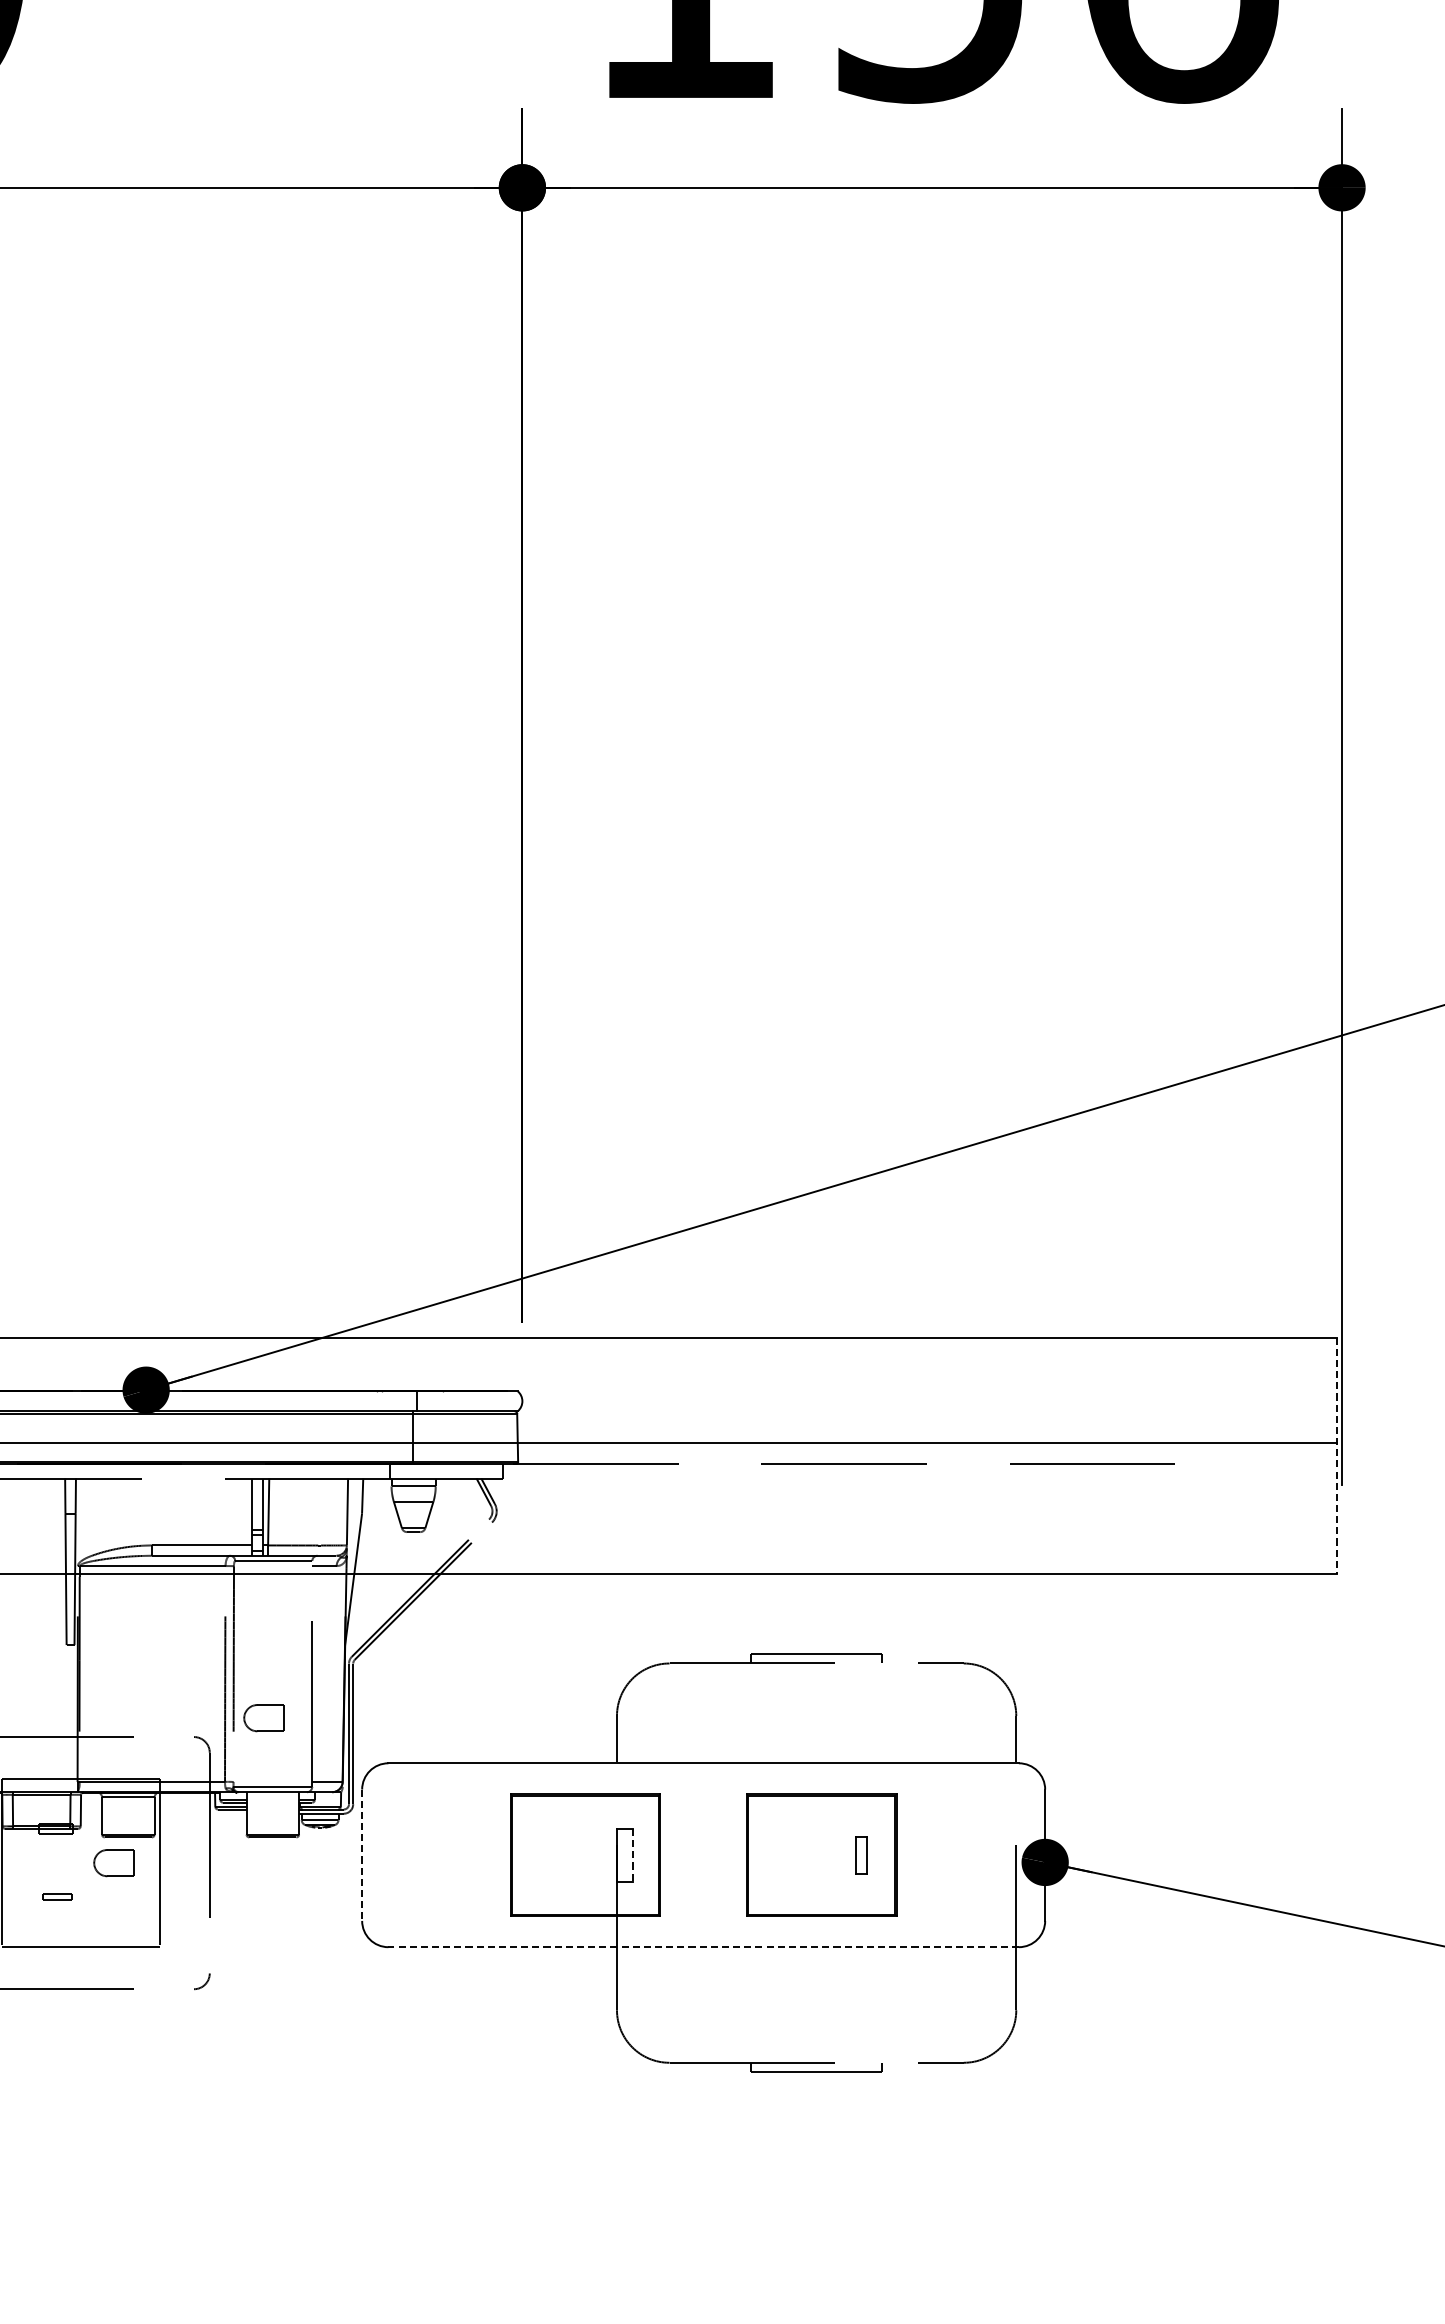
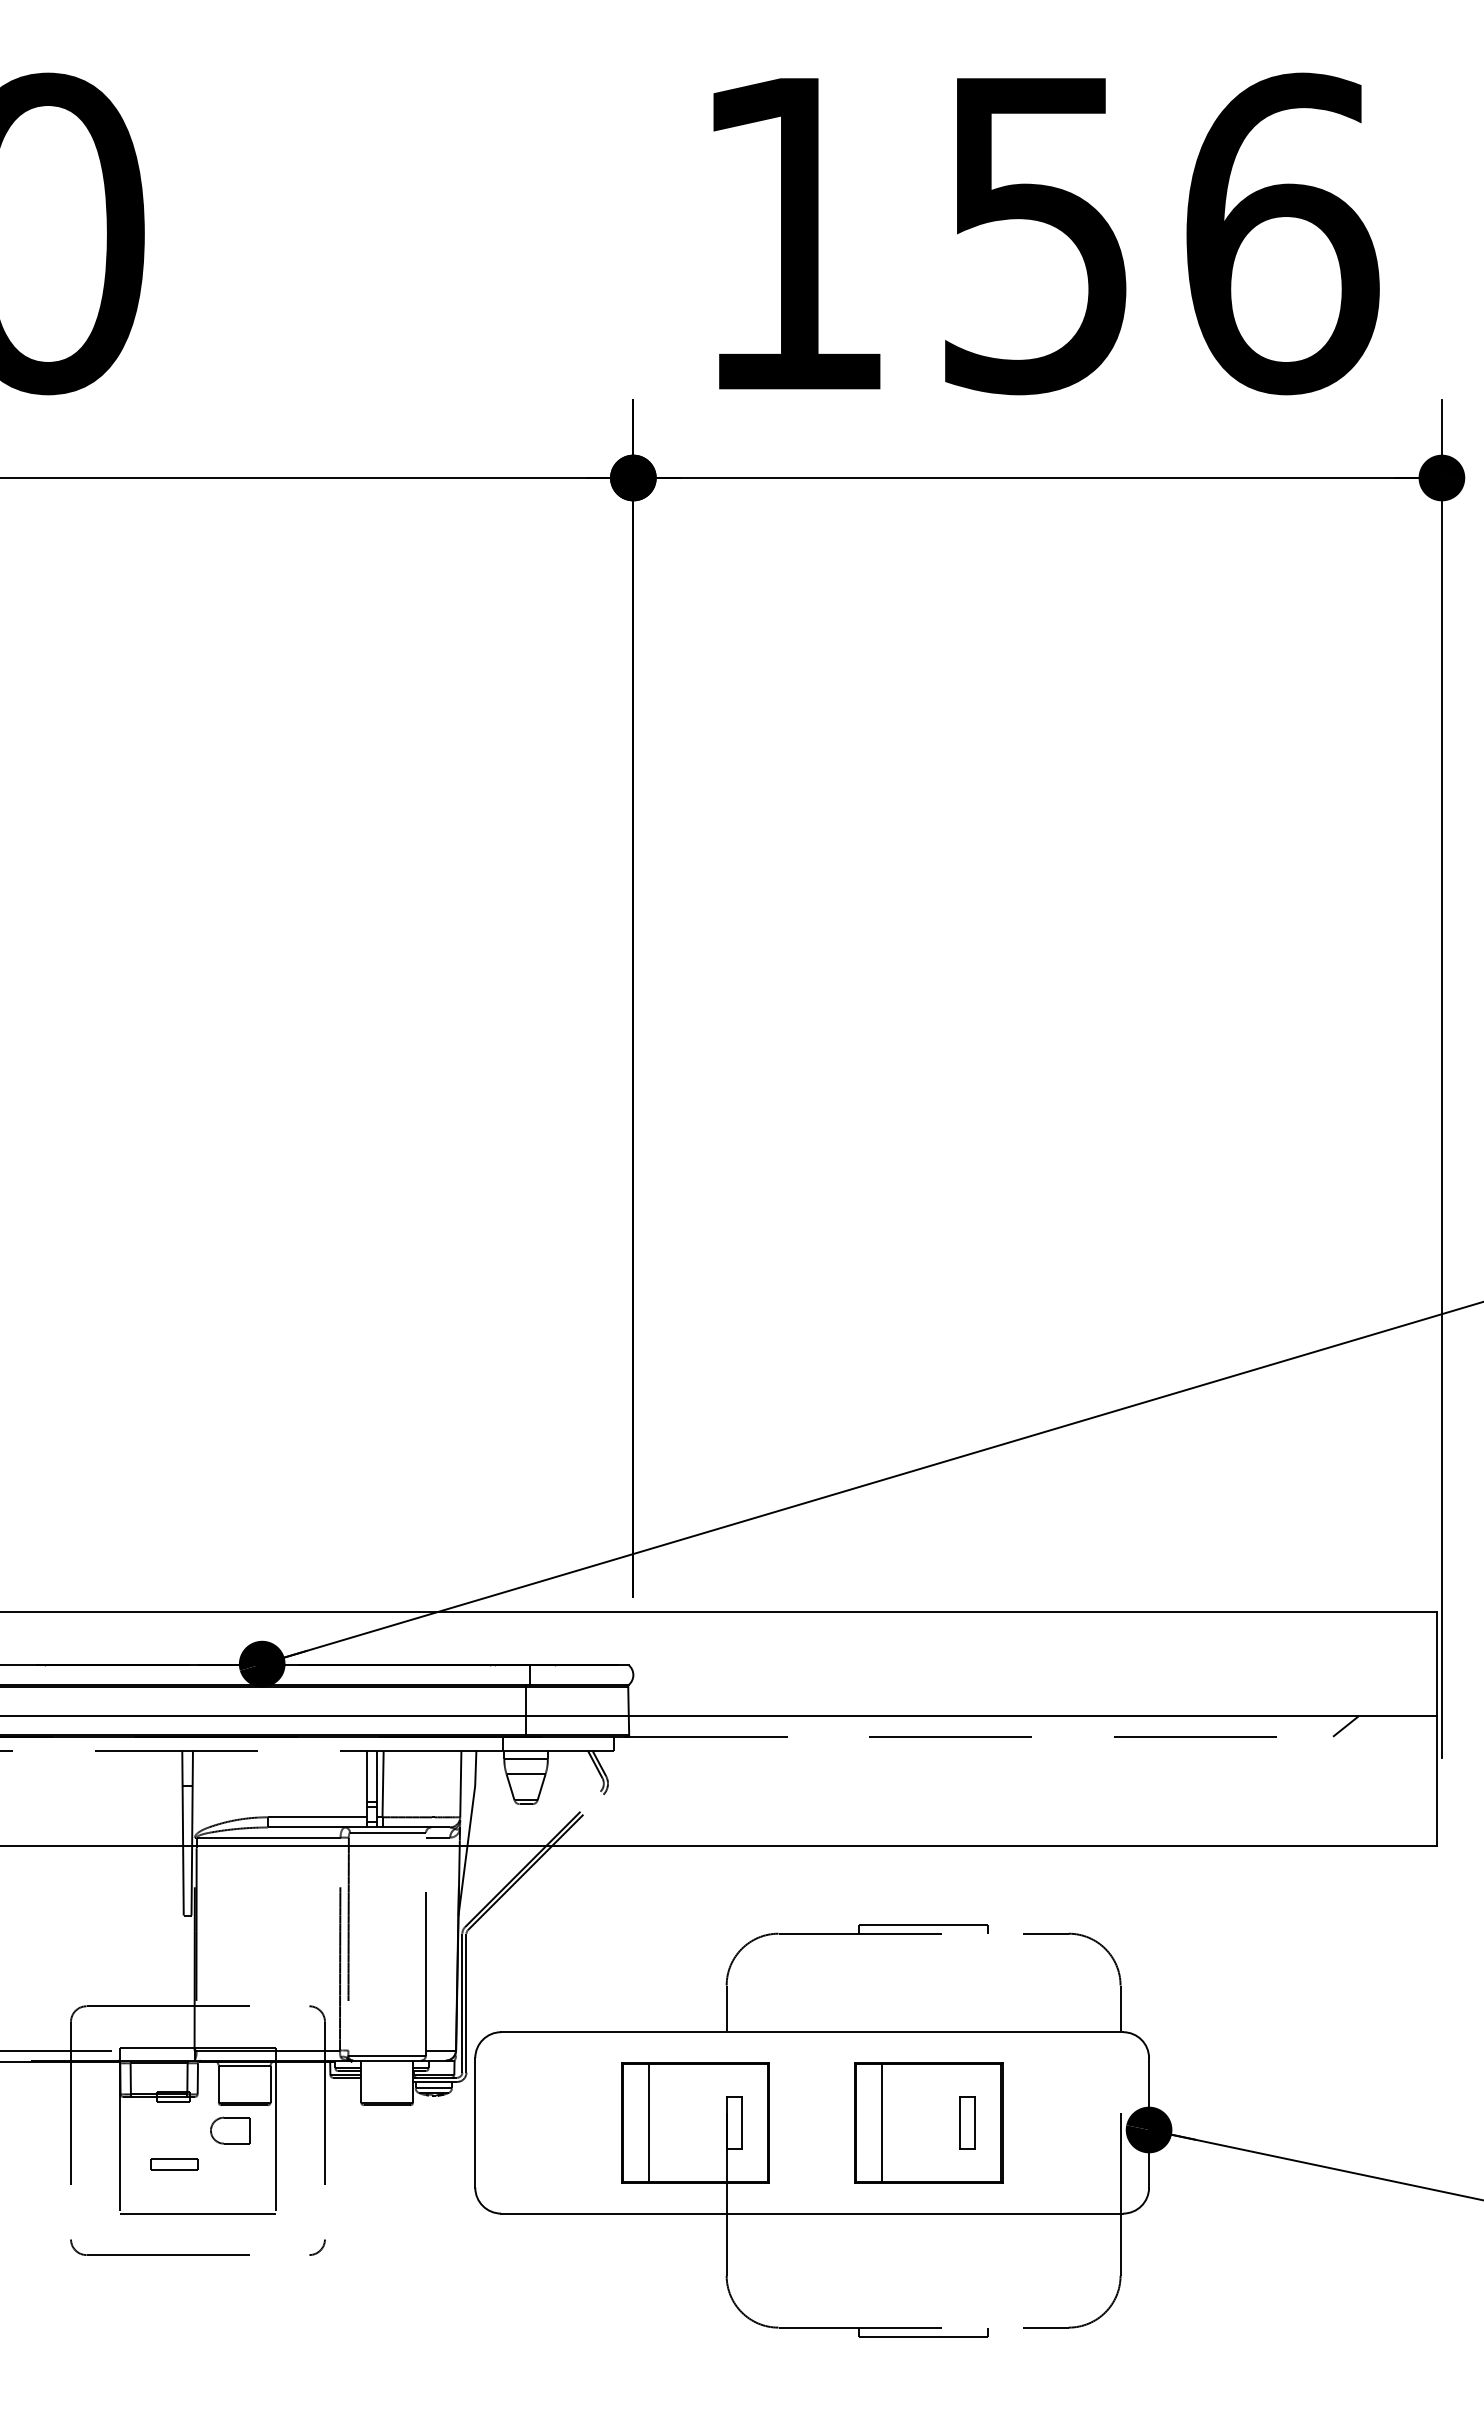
line: (1244, 1453) -> (1345, 1726), added
line: (1336, 1455) -> (1436, 1728), dashed -> solid
part: (264, 1717) -> (378, 1987), removed
line: (362, 1854) -> (475, 2122), dashed -> solid
line: (537, 1854) -> (648, 2122), added
line: (633, 1854) -> (742, 2122), dashed -> solid
line: (774, 1854) -> (882, 2122), added
part: (861, 1854) -> (967, 2122), size x1.43
part: (57, 1897) -> (174, 2164), size x1.67
line: (703, 1947) -> (812, 2213), dashed -> solid

